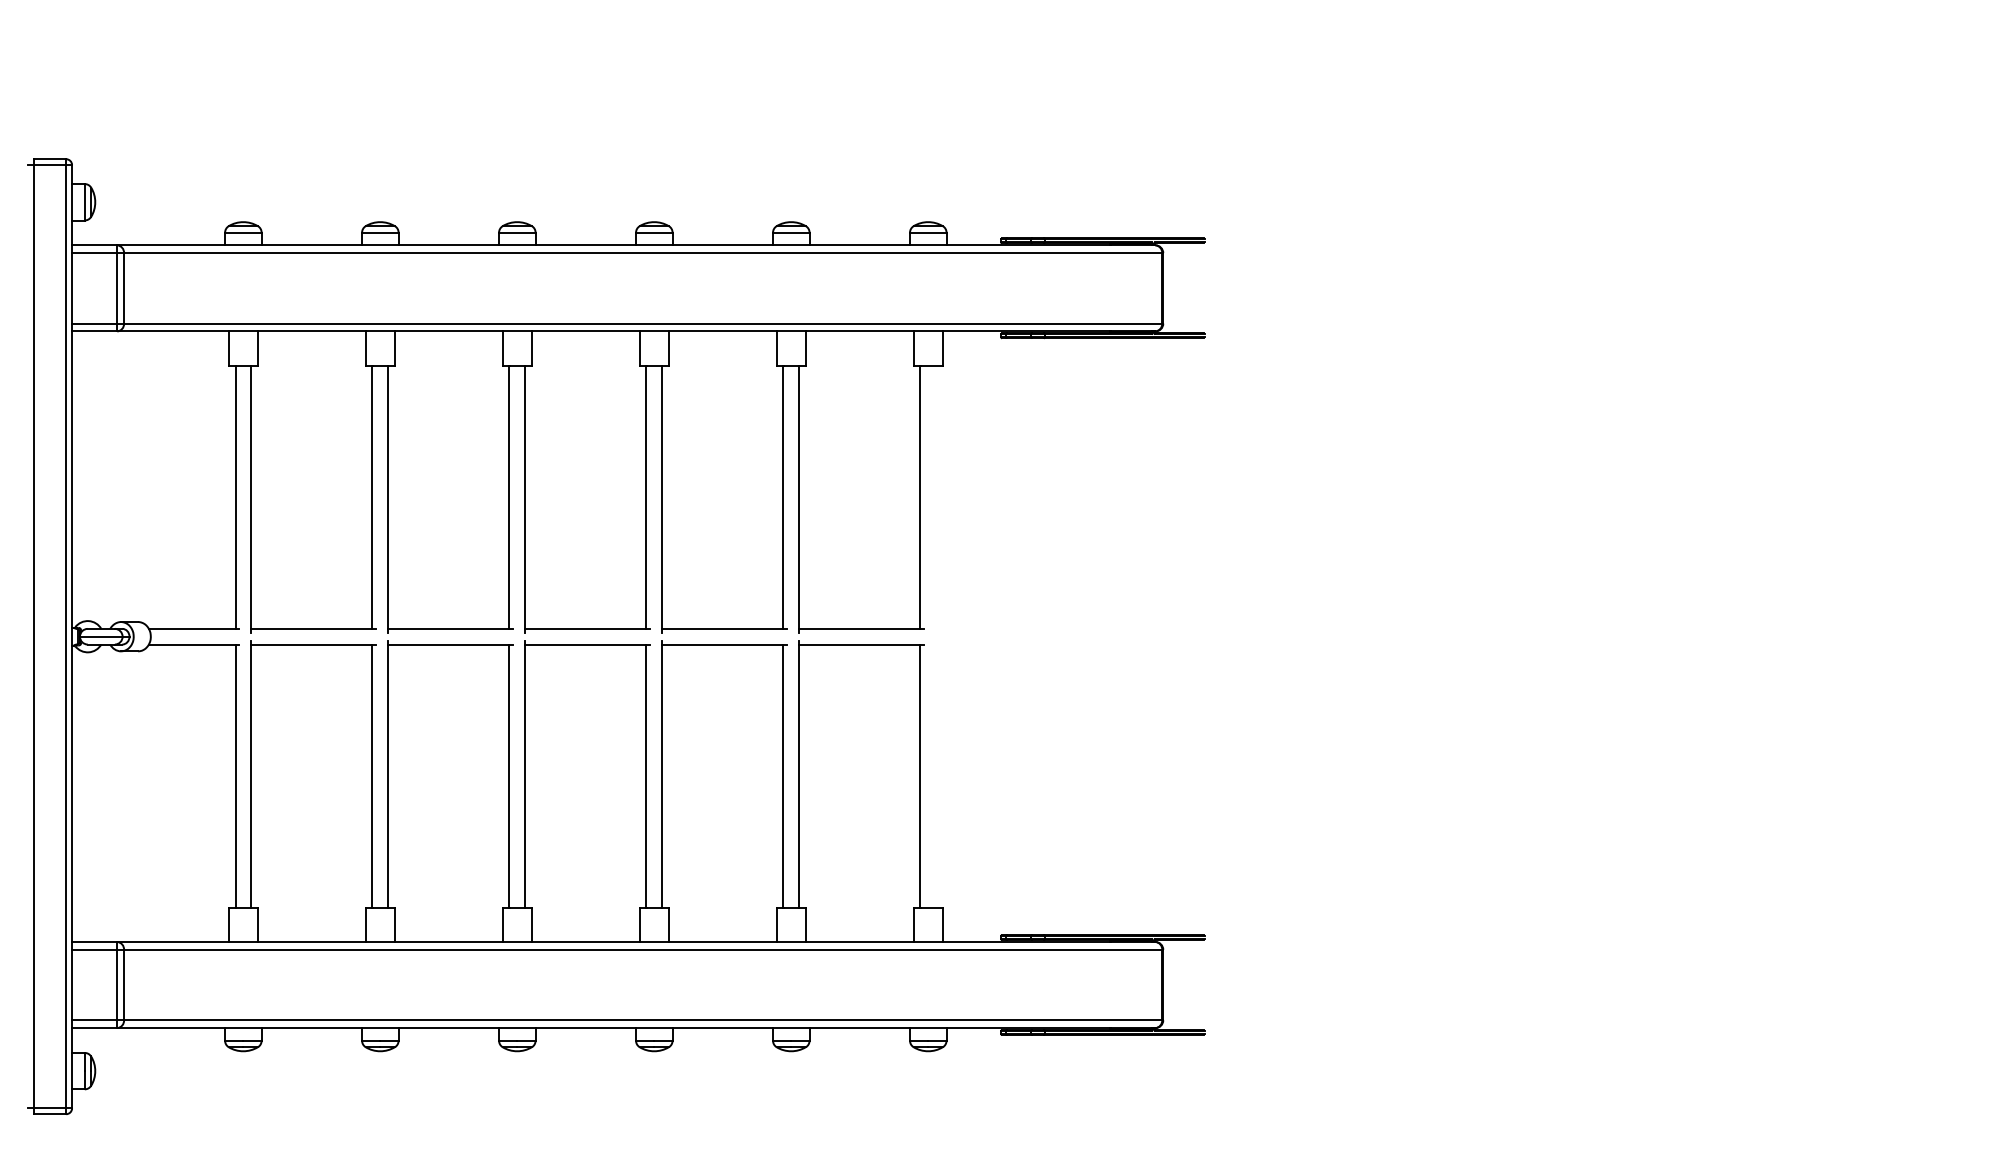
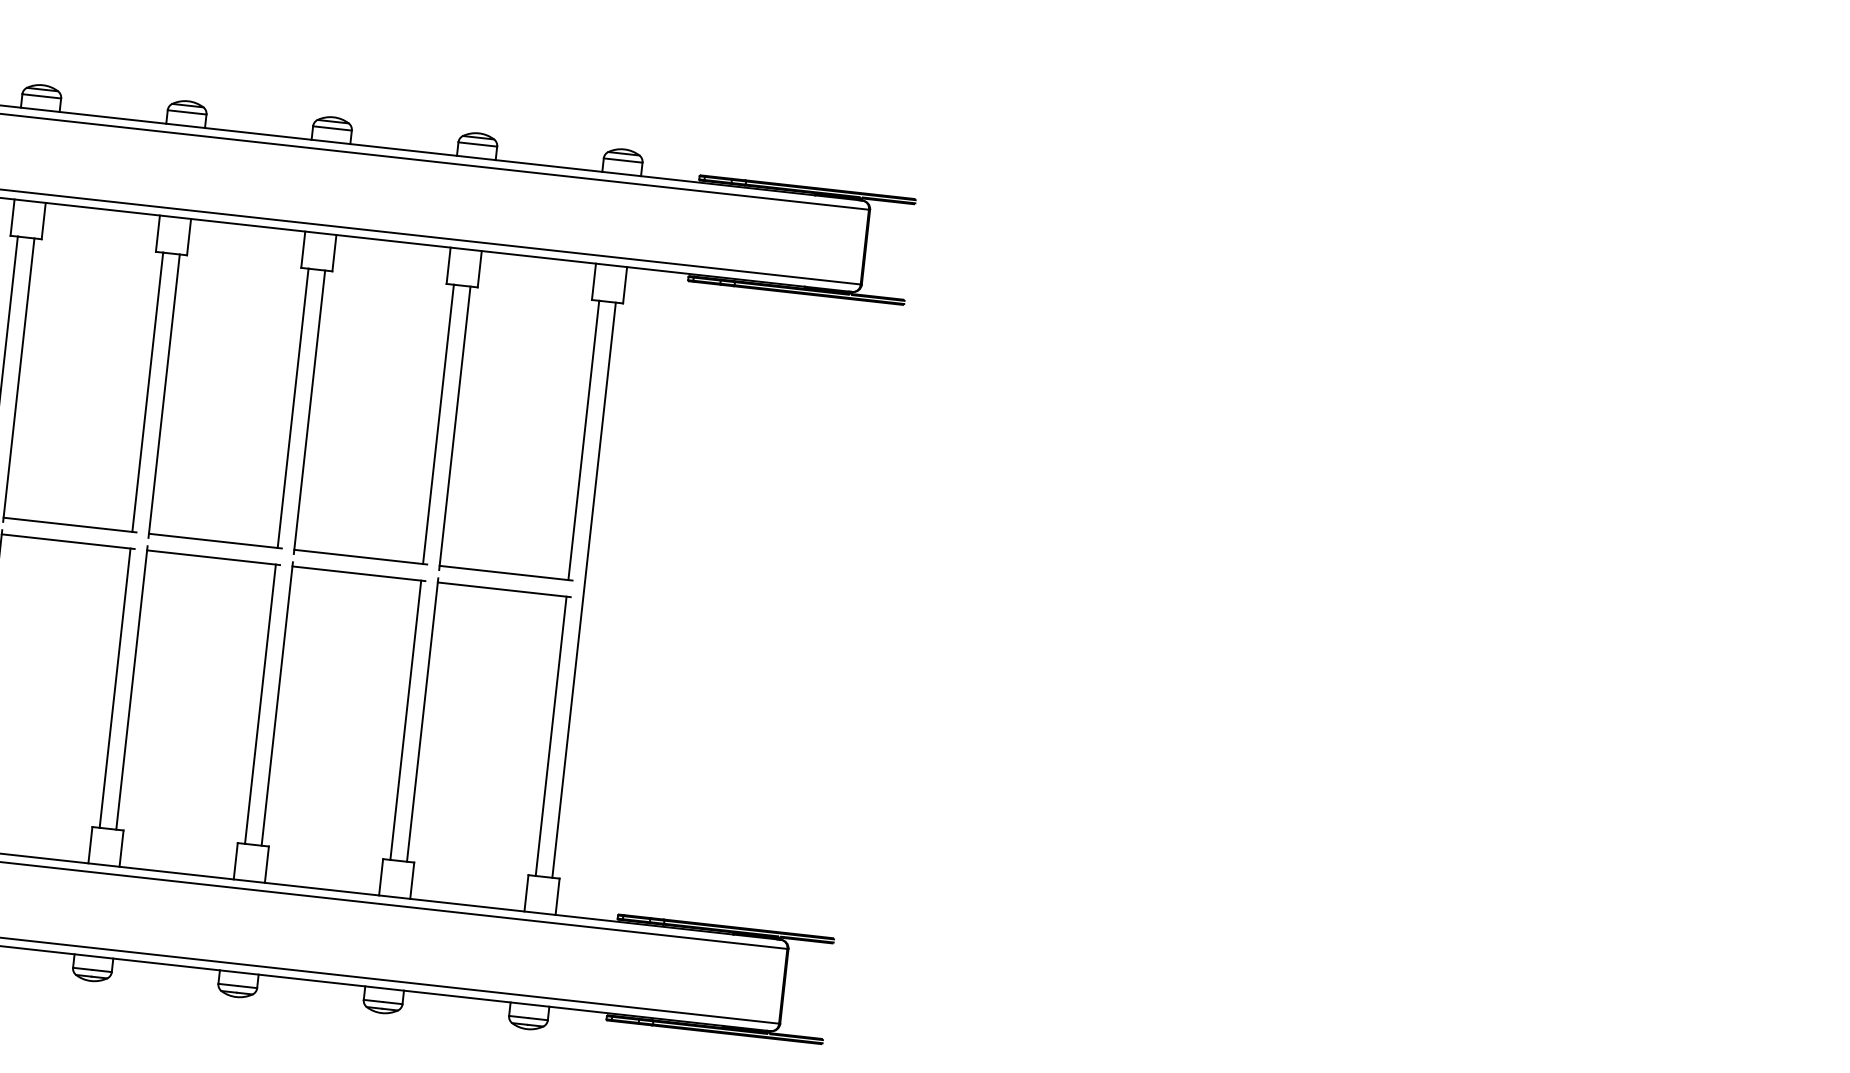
line: (936, 636) -> (584, 590), added

